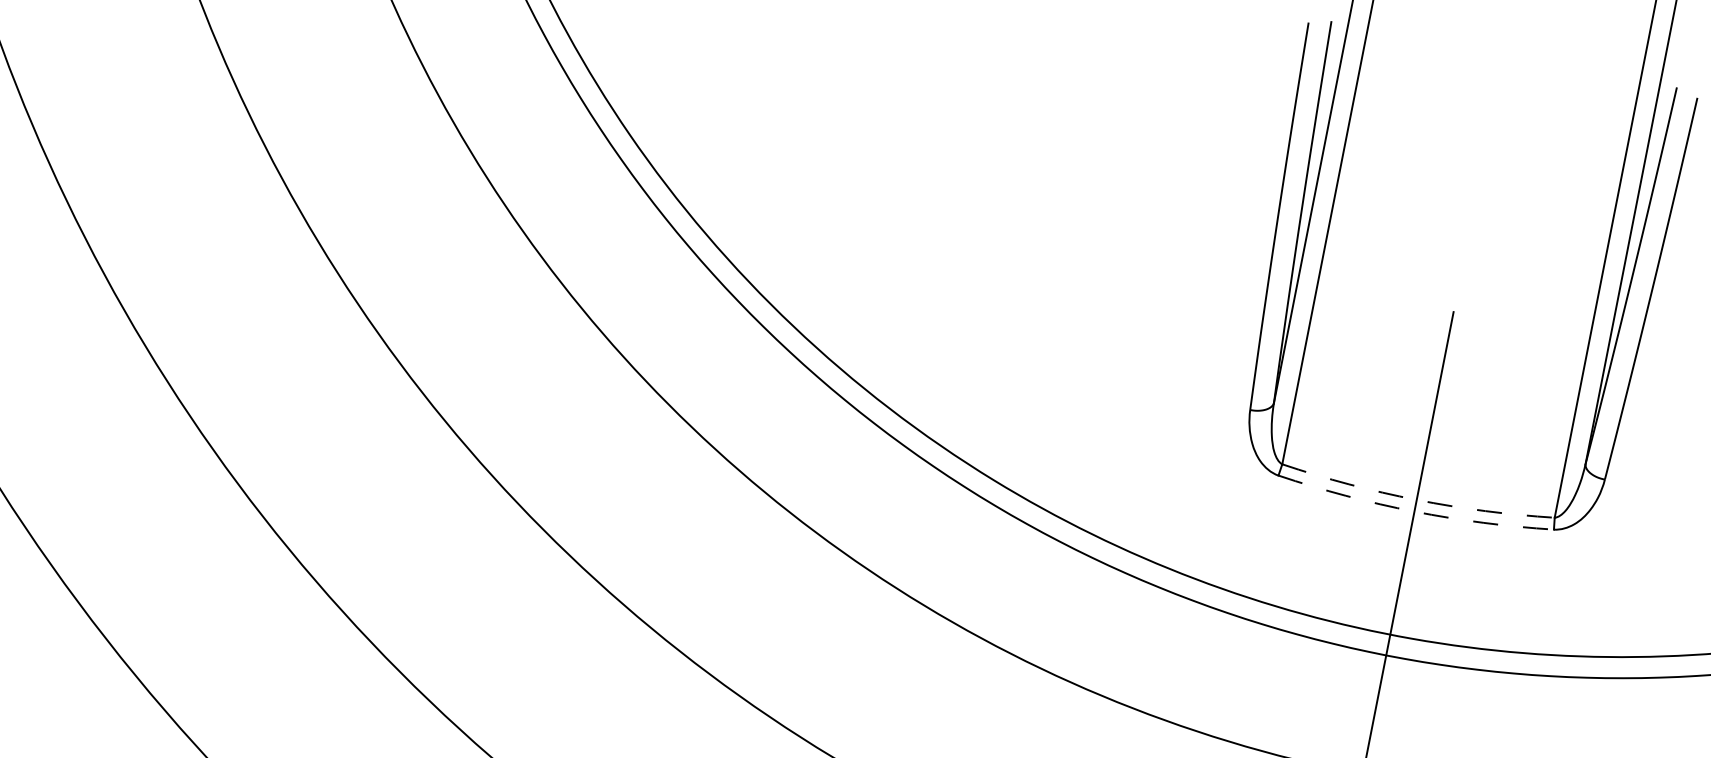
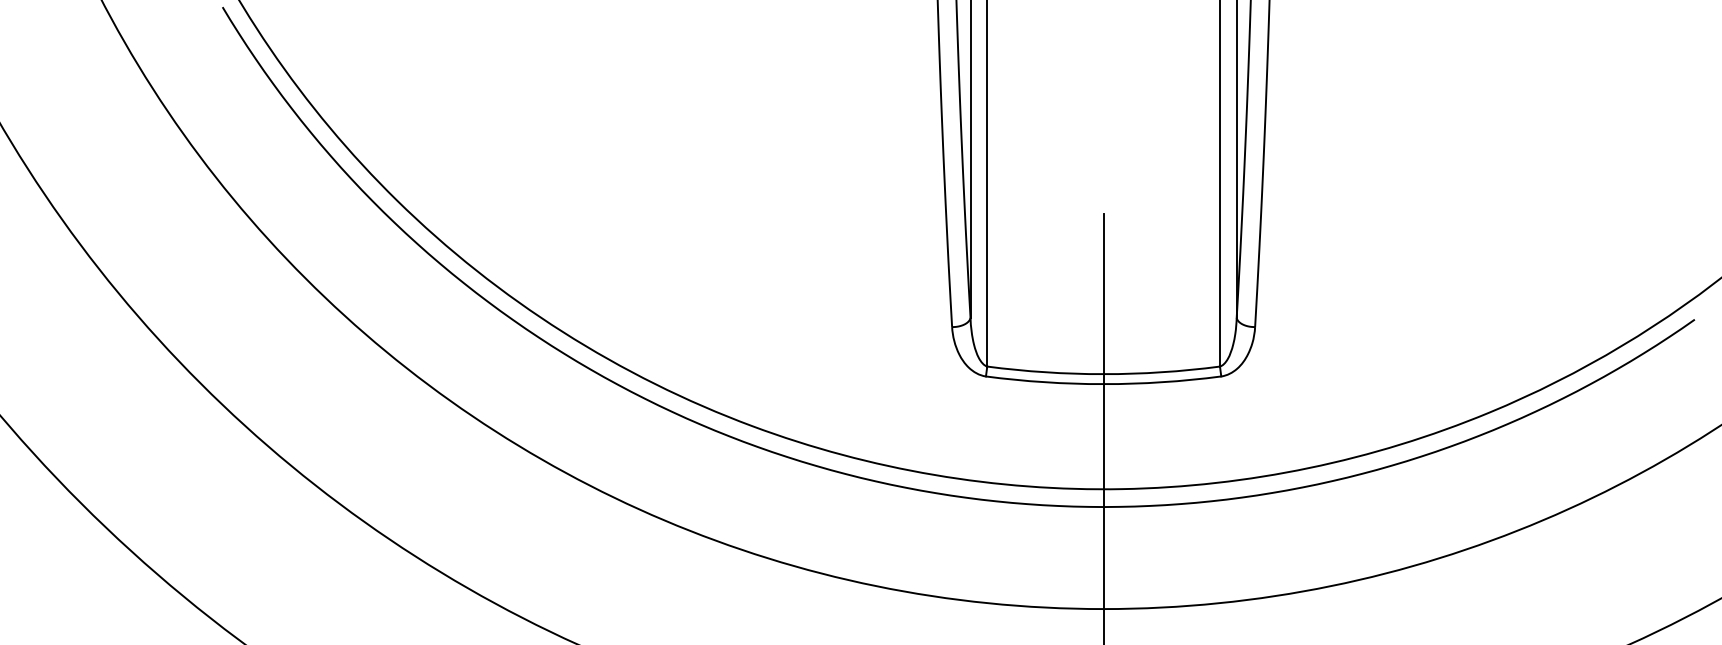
arc: (1416, 500) -> (1103, 374), dashed -> solid
arc: (1414, 511) -> (1103, 384), dashed -> solid

